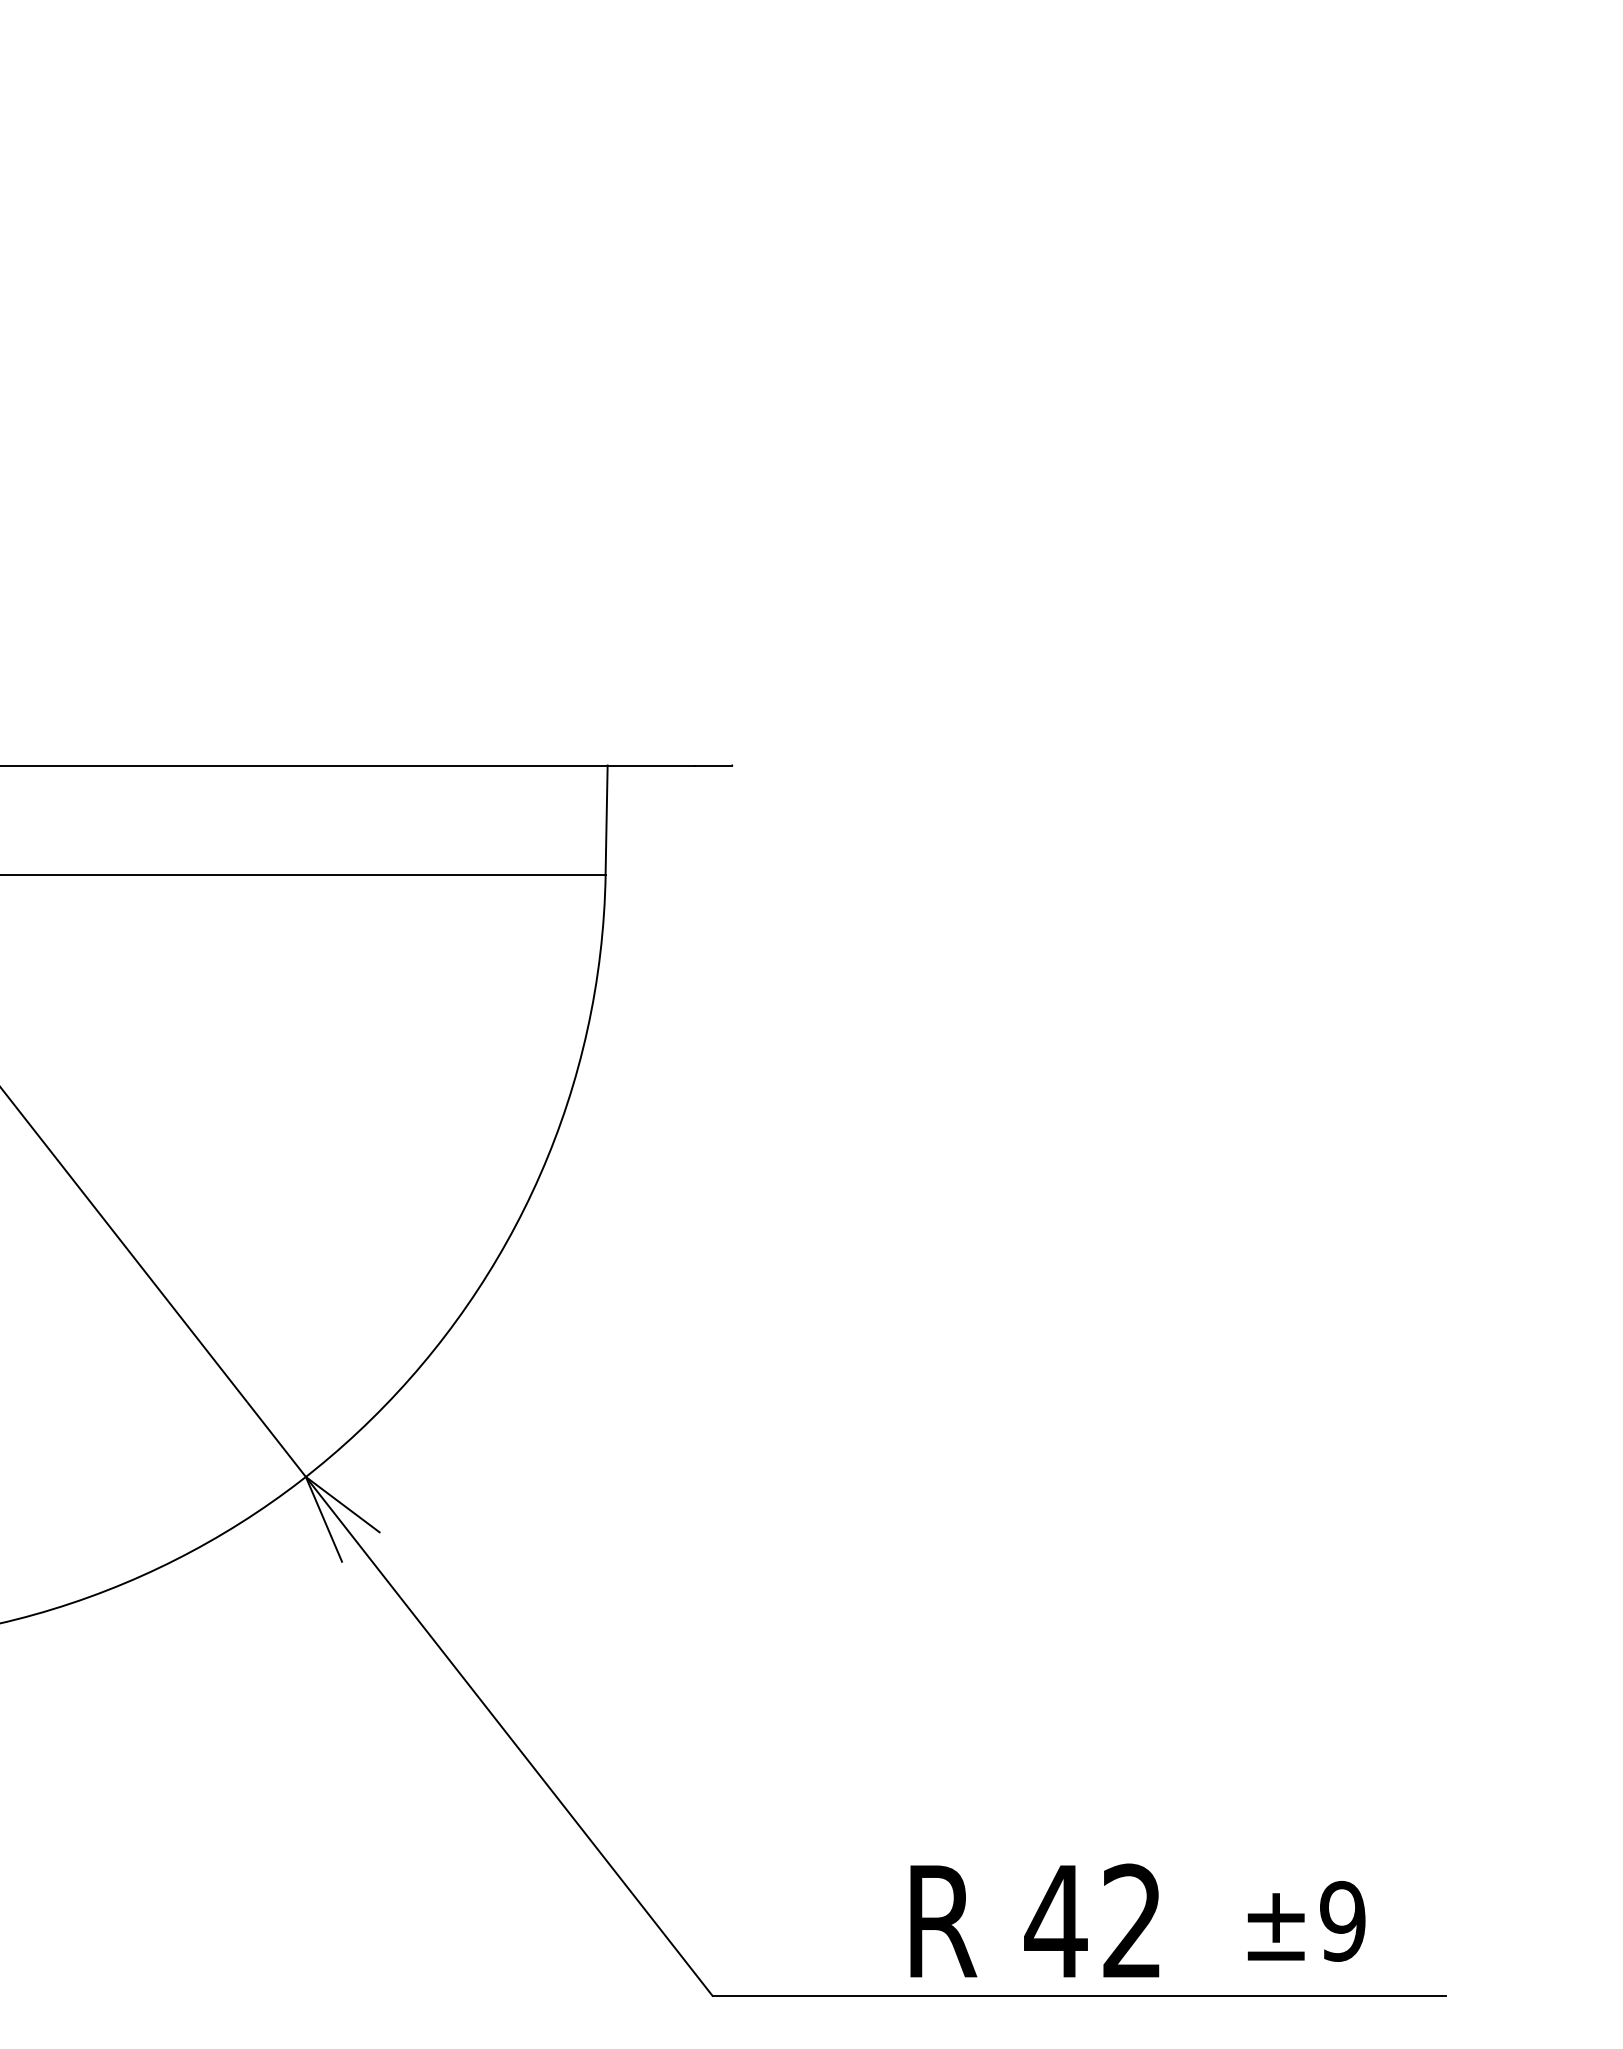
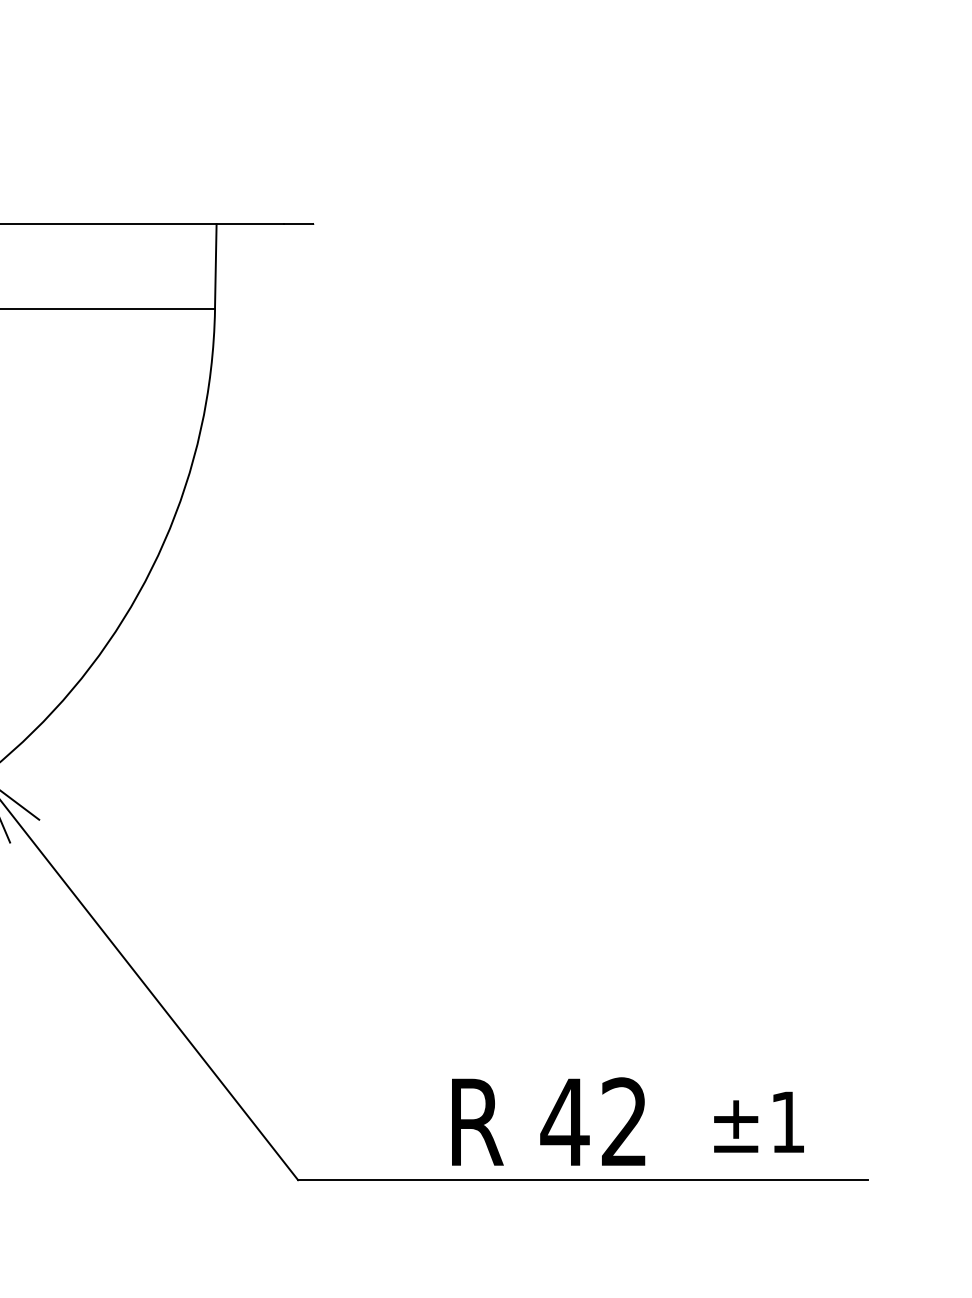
text: (1342, 1920) -> (787, 1121), ±9 -> ±1

